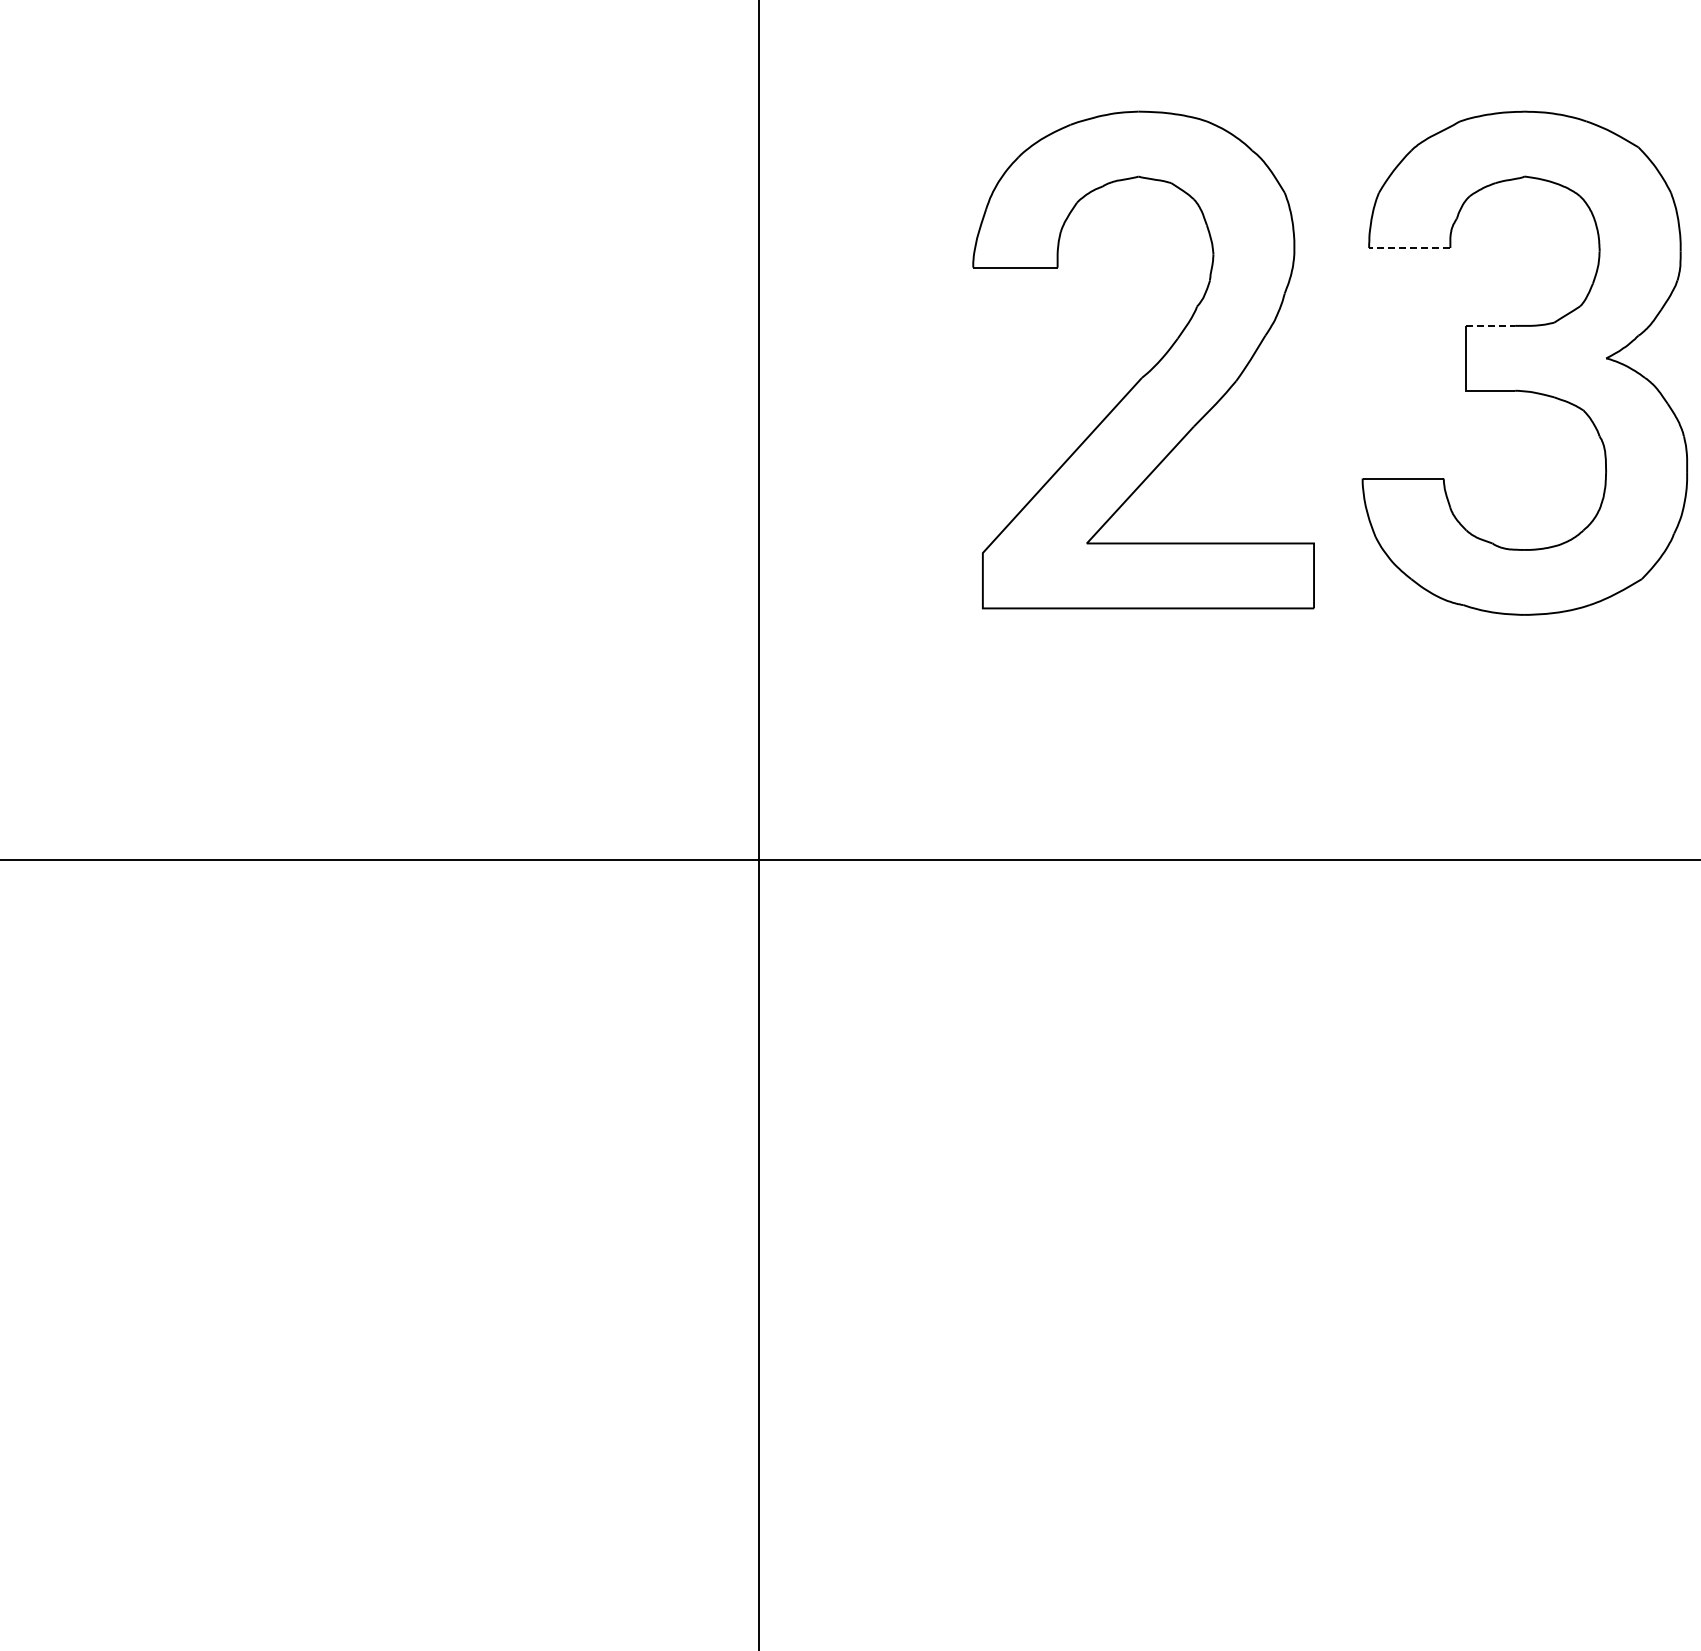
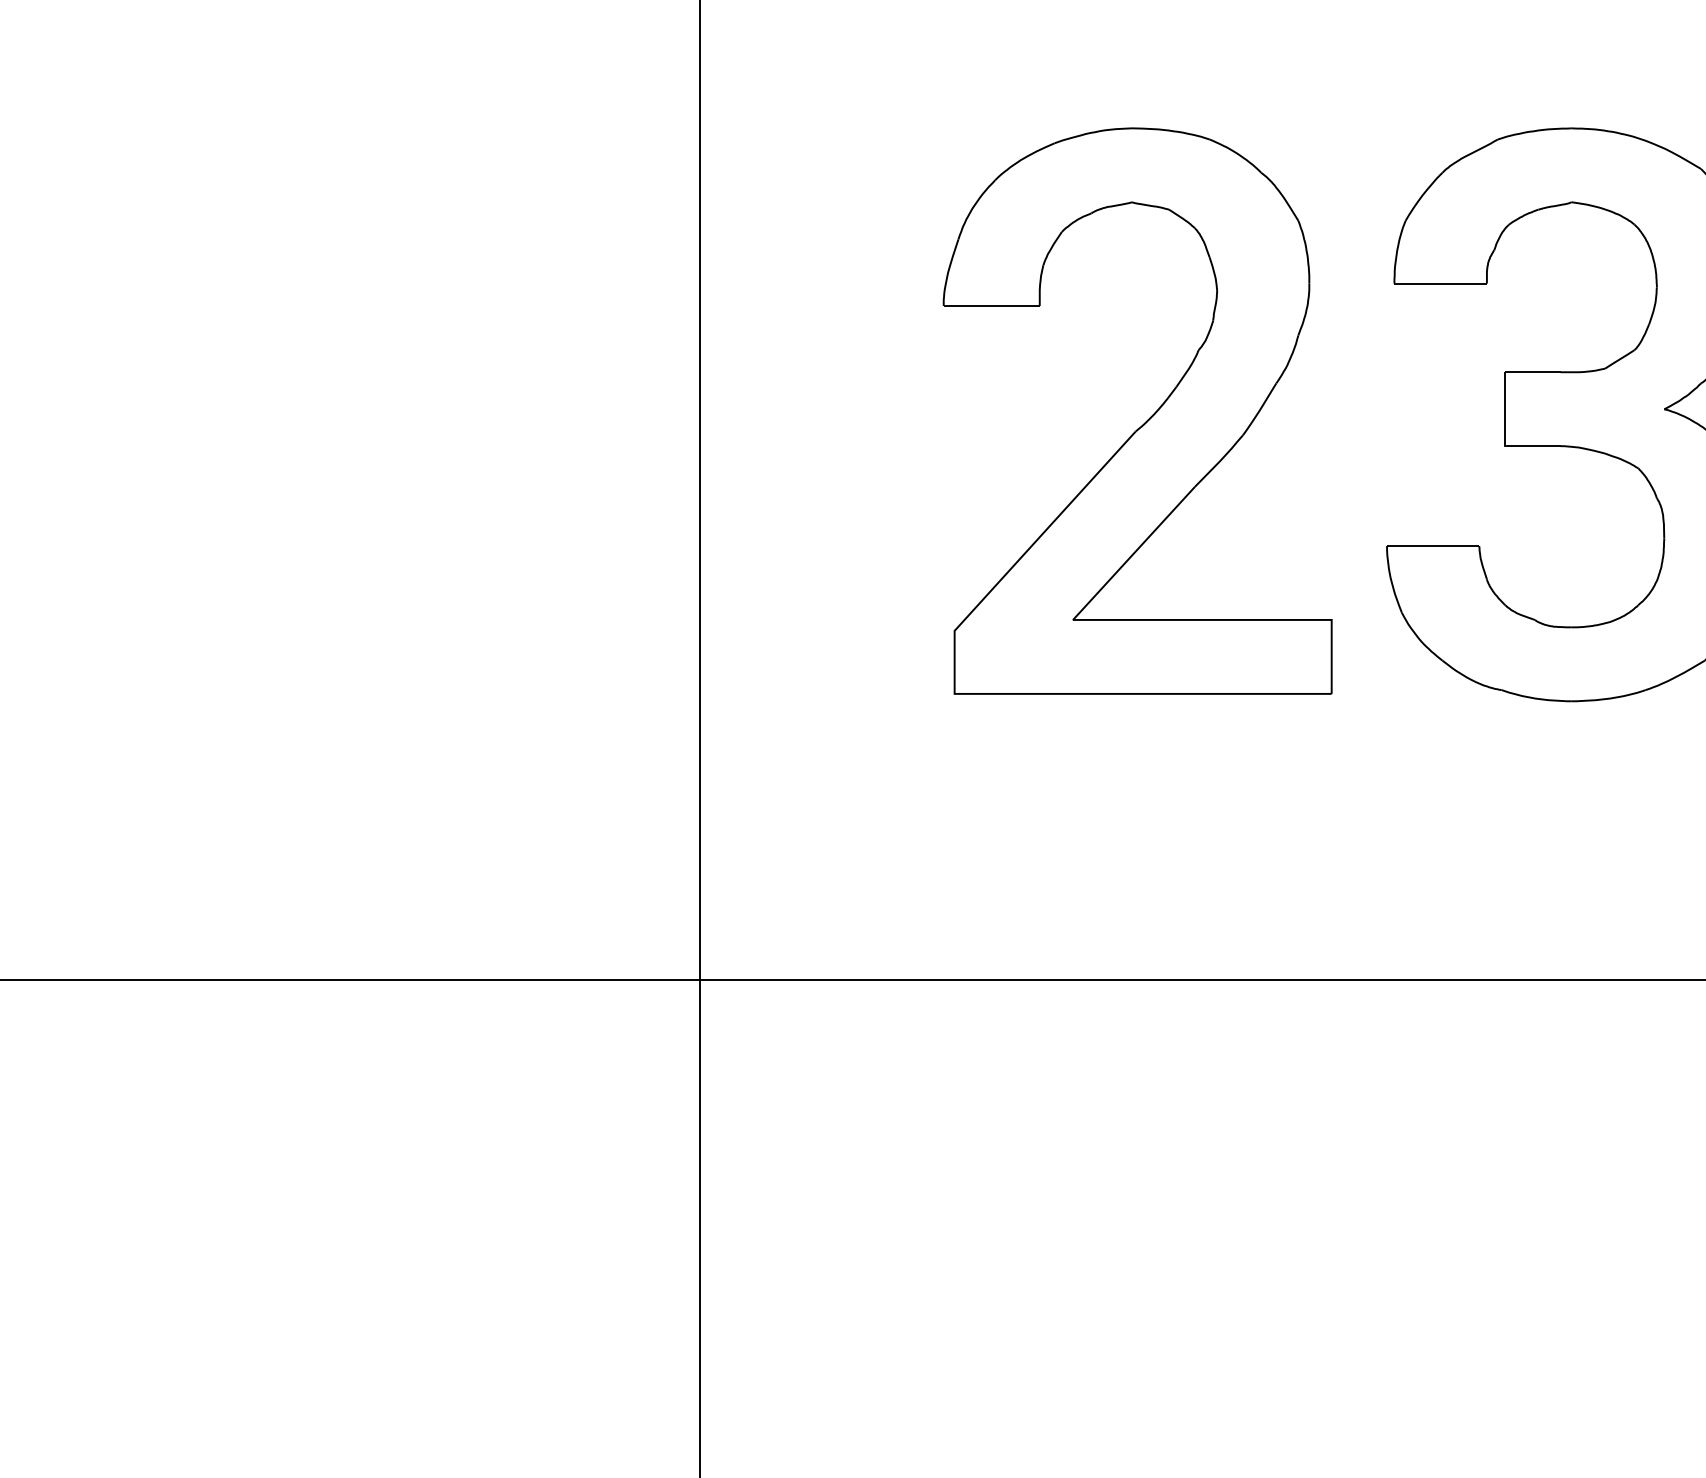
line: (1409, 248) -> (1440, 284), dashed -> solid
line: (1491, 325) -> (1533, 371), dashed -> solid

